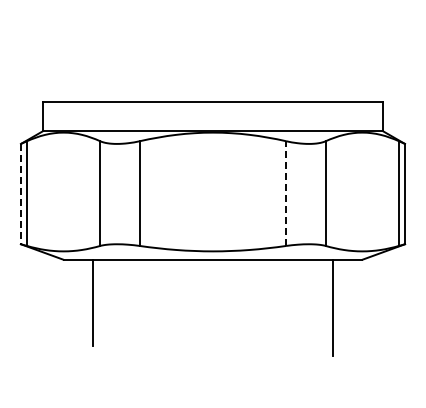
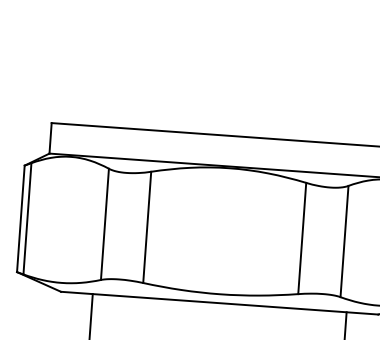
line: (286, 193) -> (302, 238), dashed -> solid
line: (20, 194) -> (20, 219), dashed -> solid

